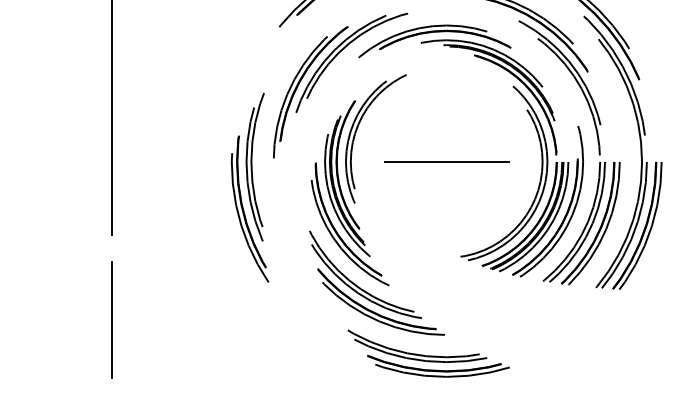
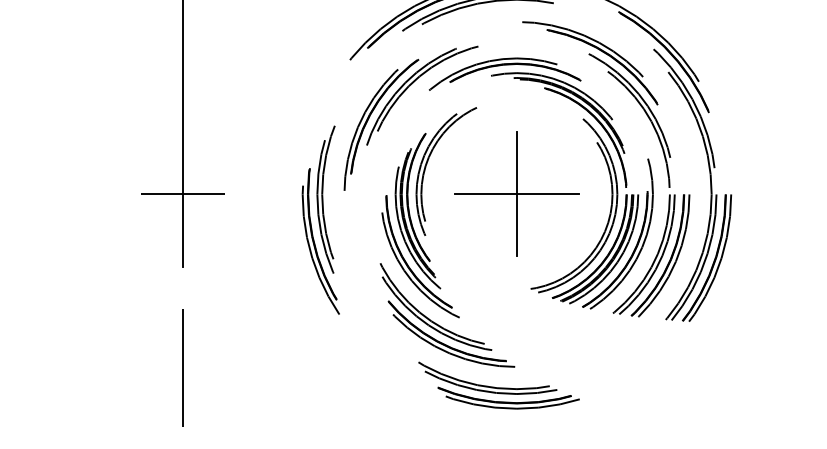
line: (111, 162) -> (182, 194), added
line: (446, 162) -> (516, 194), added
line: (111, 319) -> (182, 367), moved

